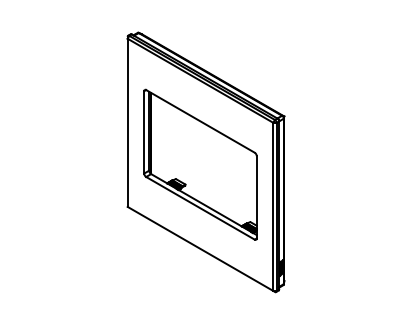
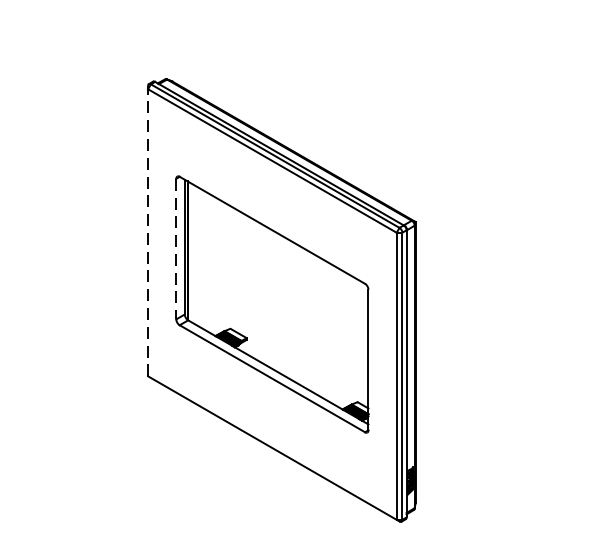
line: (127, 121) -> (147, 230), solid -> dashed
line: (144, 132) -> (176, 249), solid -> dashed

